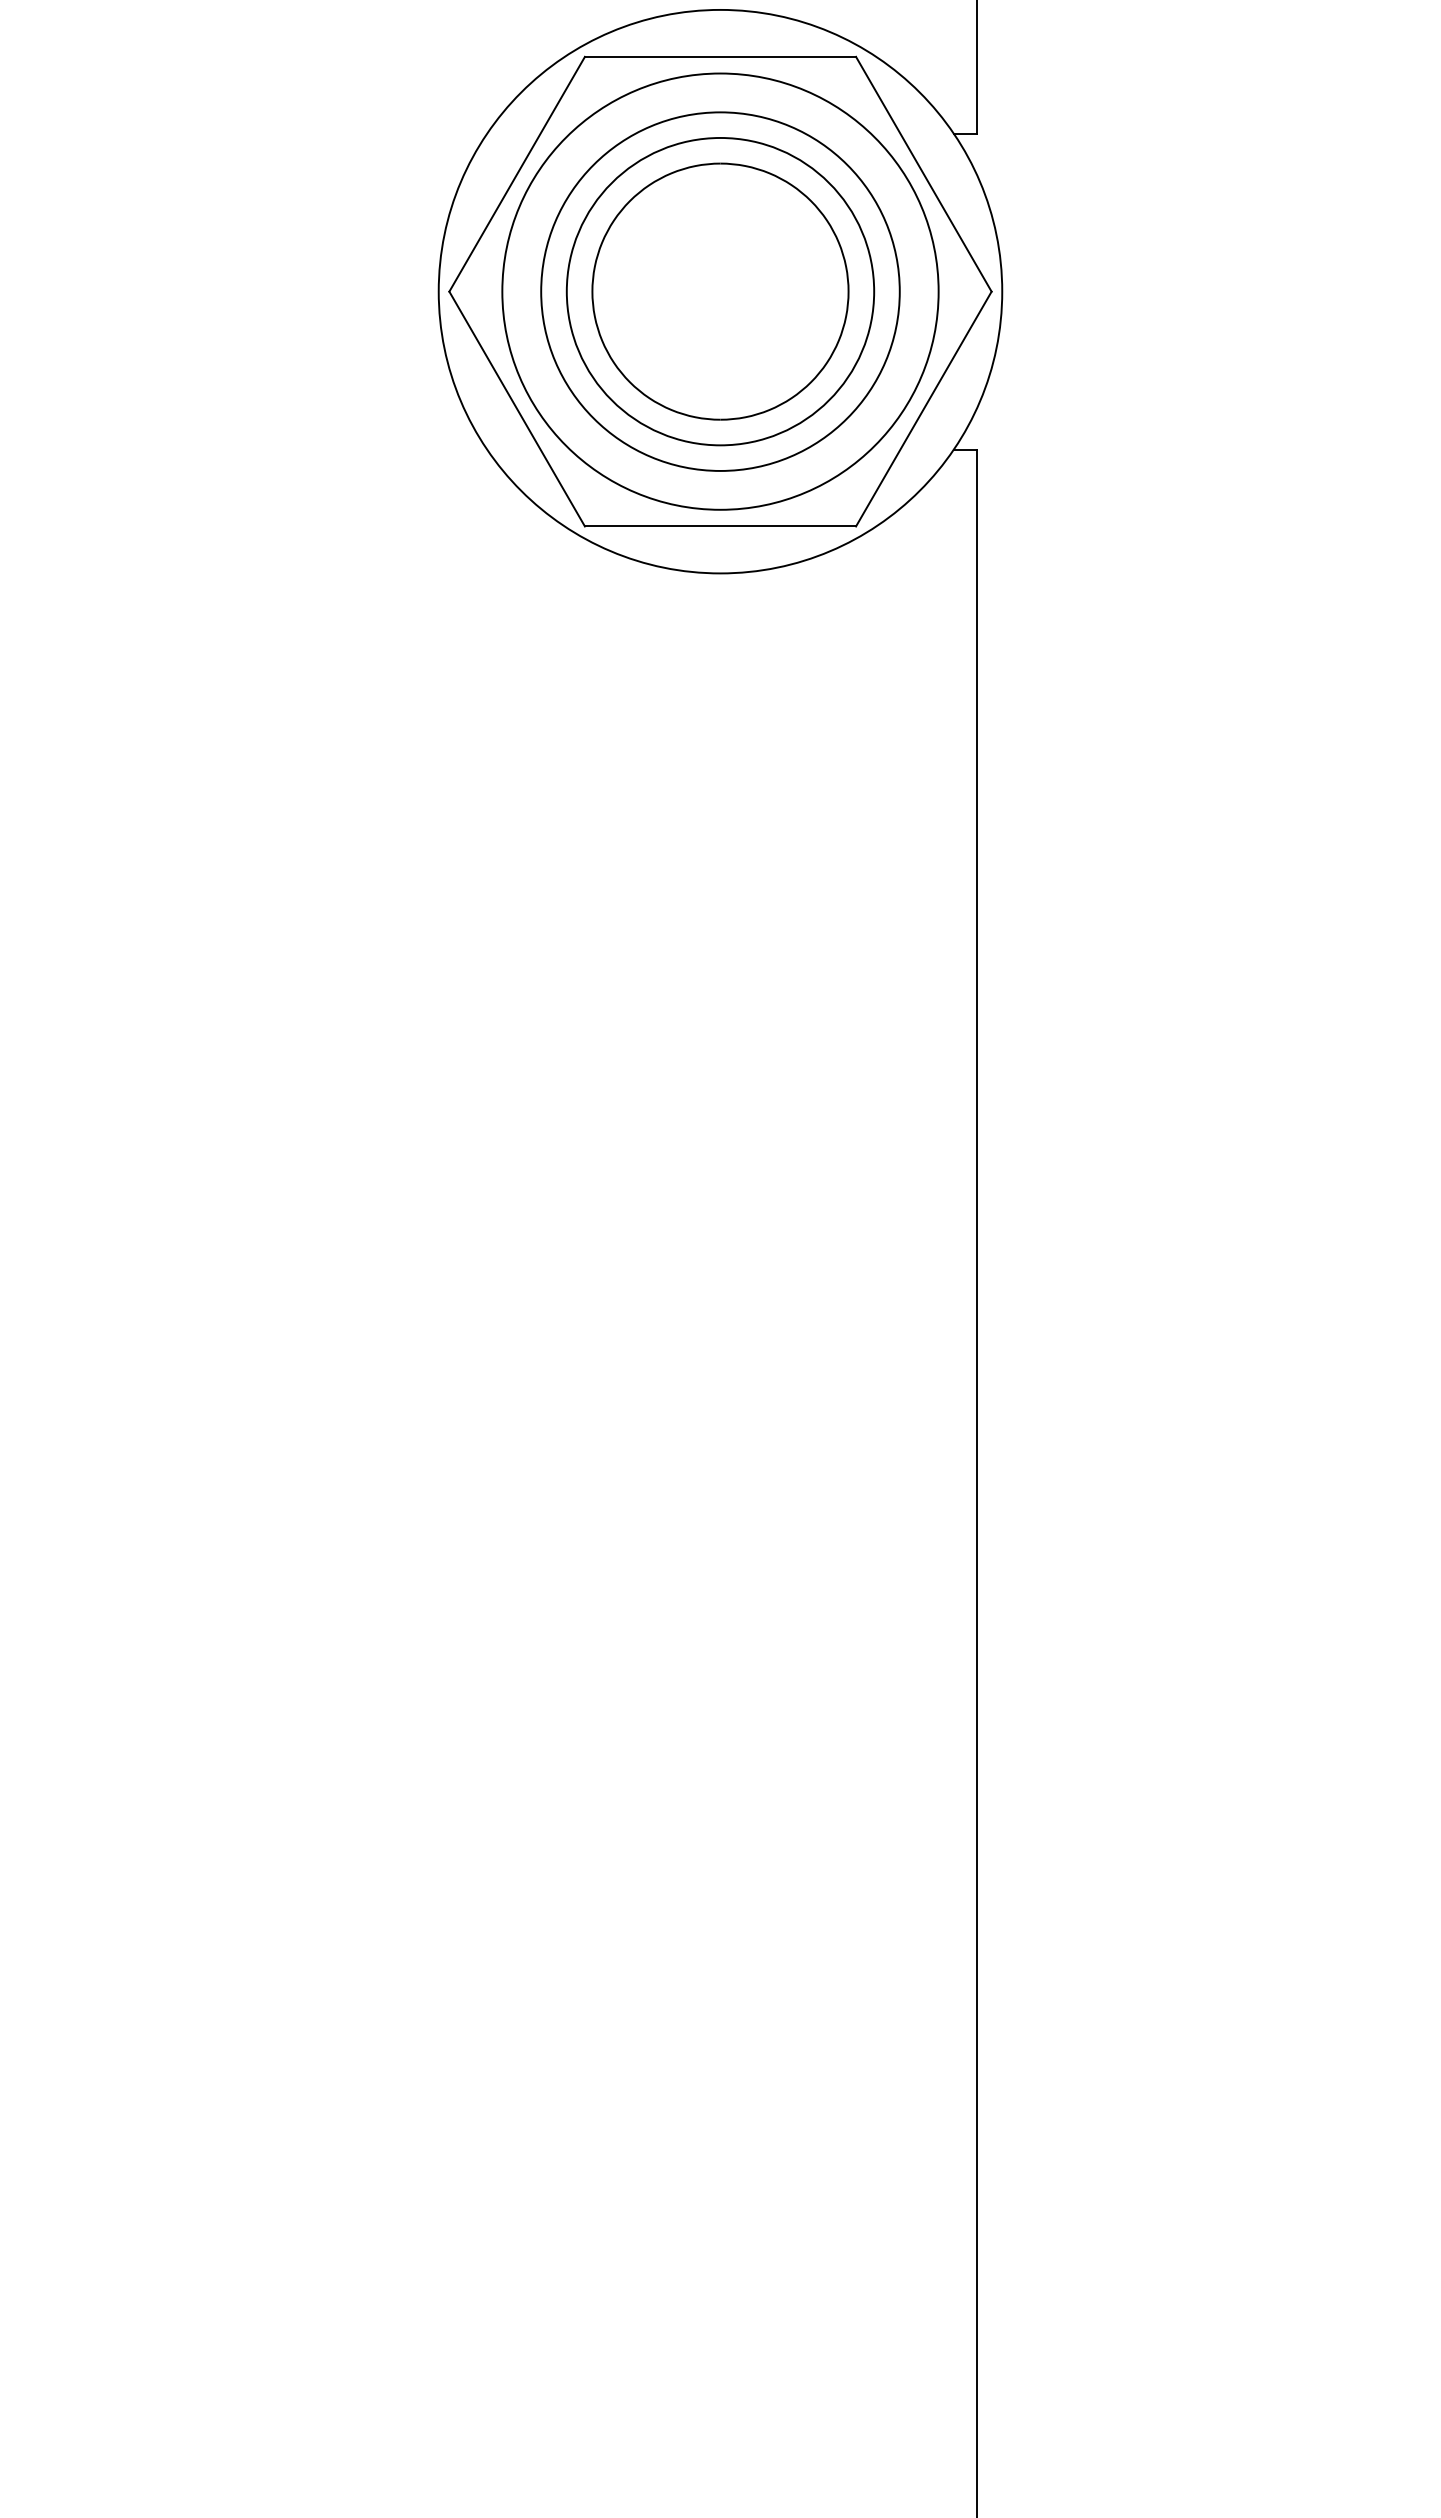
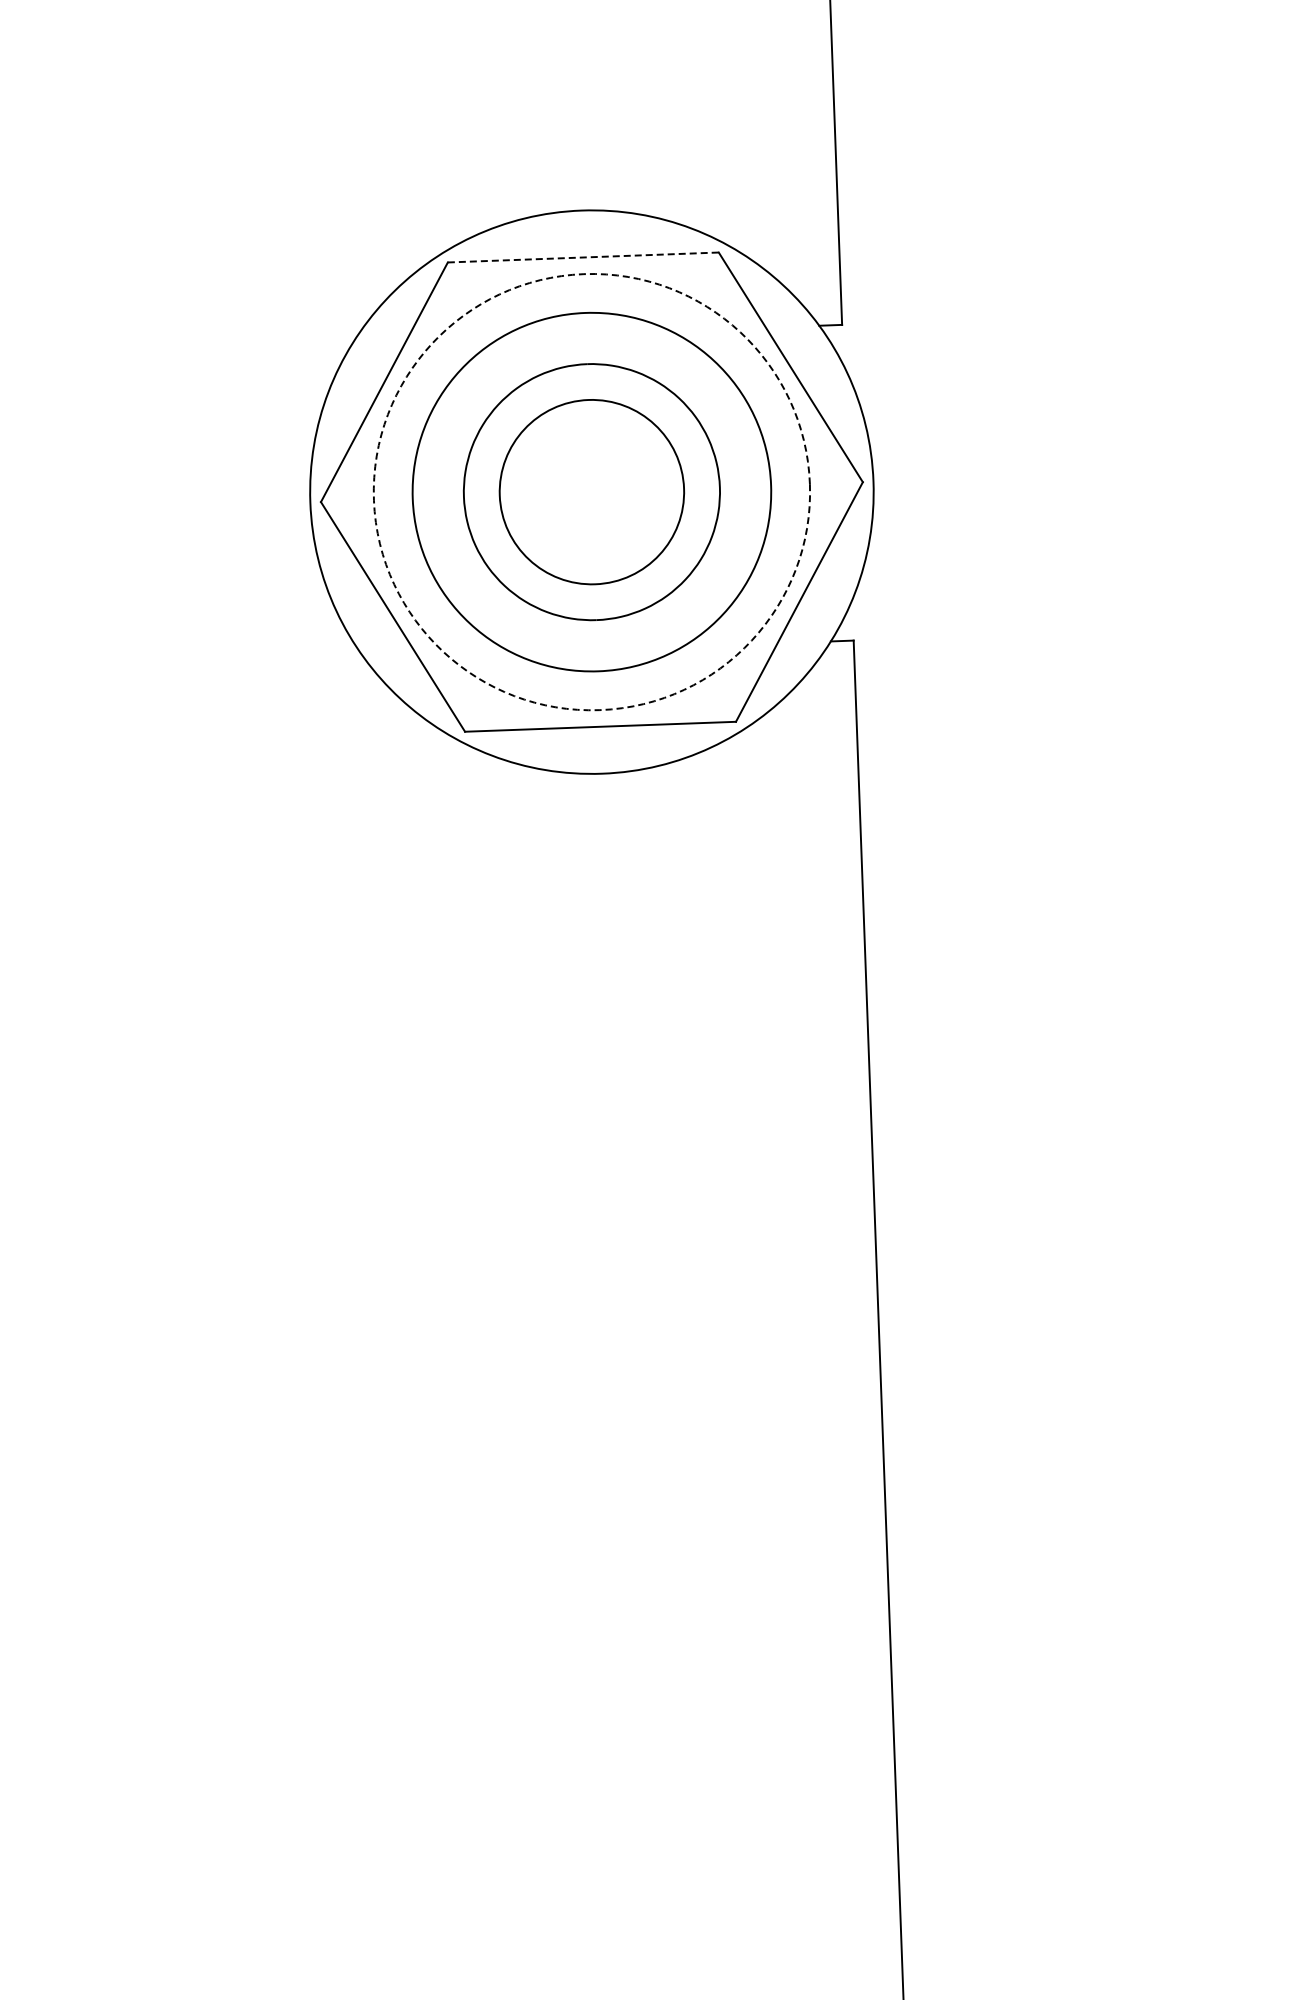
line: (720, 56) -> (583, 257), solid -> dashed
circle: (720, 291) -> (591, 491), size x0.6
circle: (720, 291) -> (591, 491), solid -> dashed

